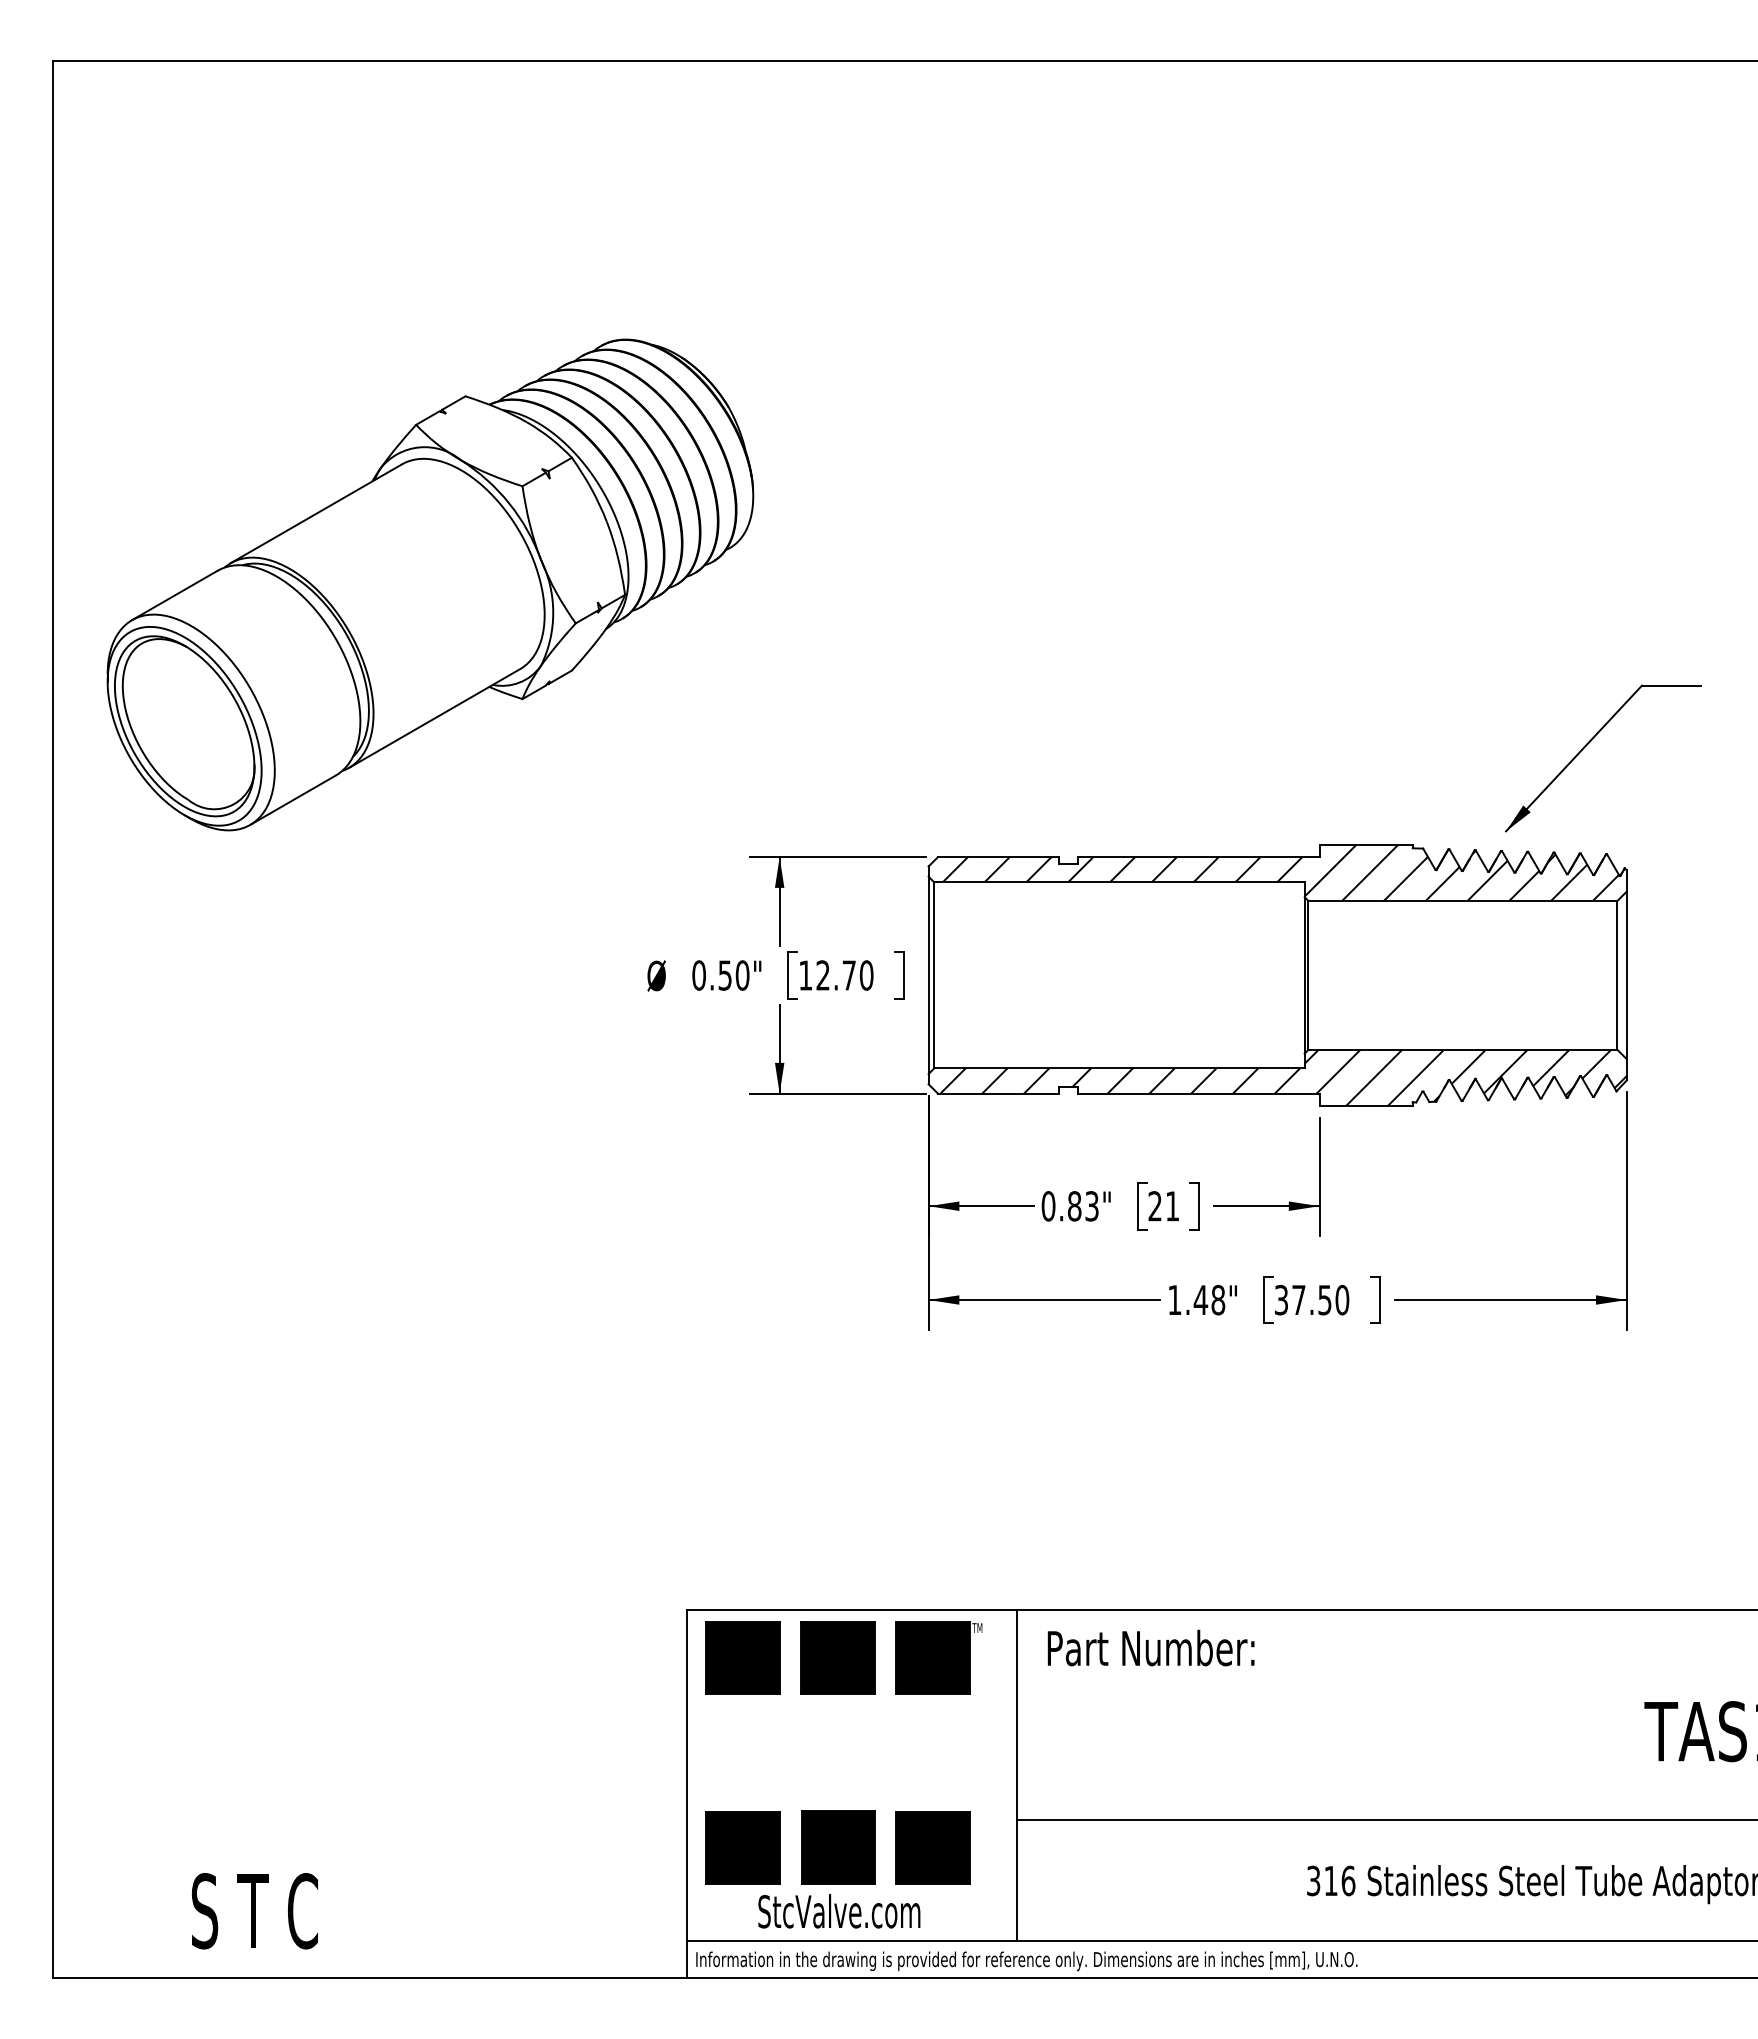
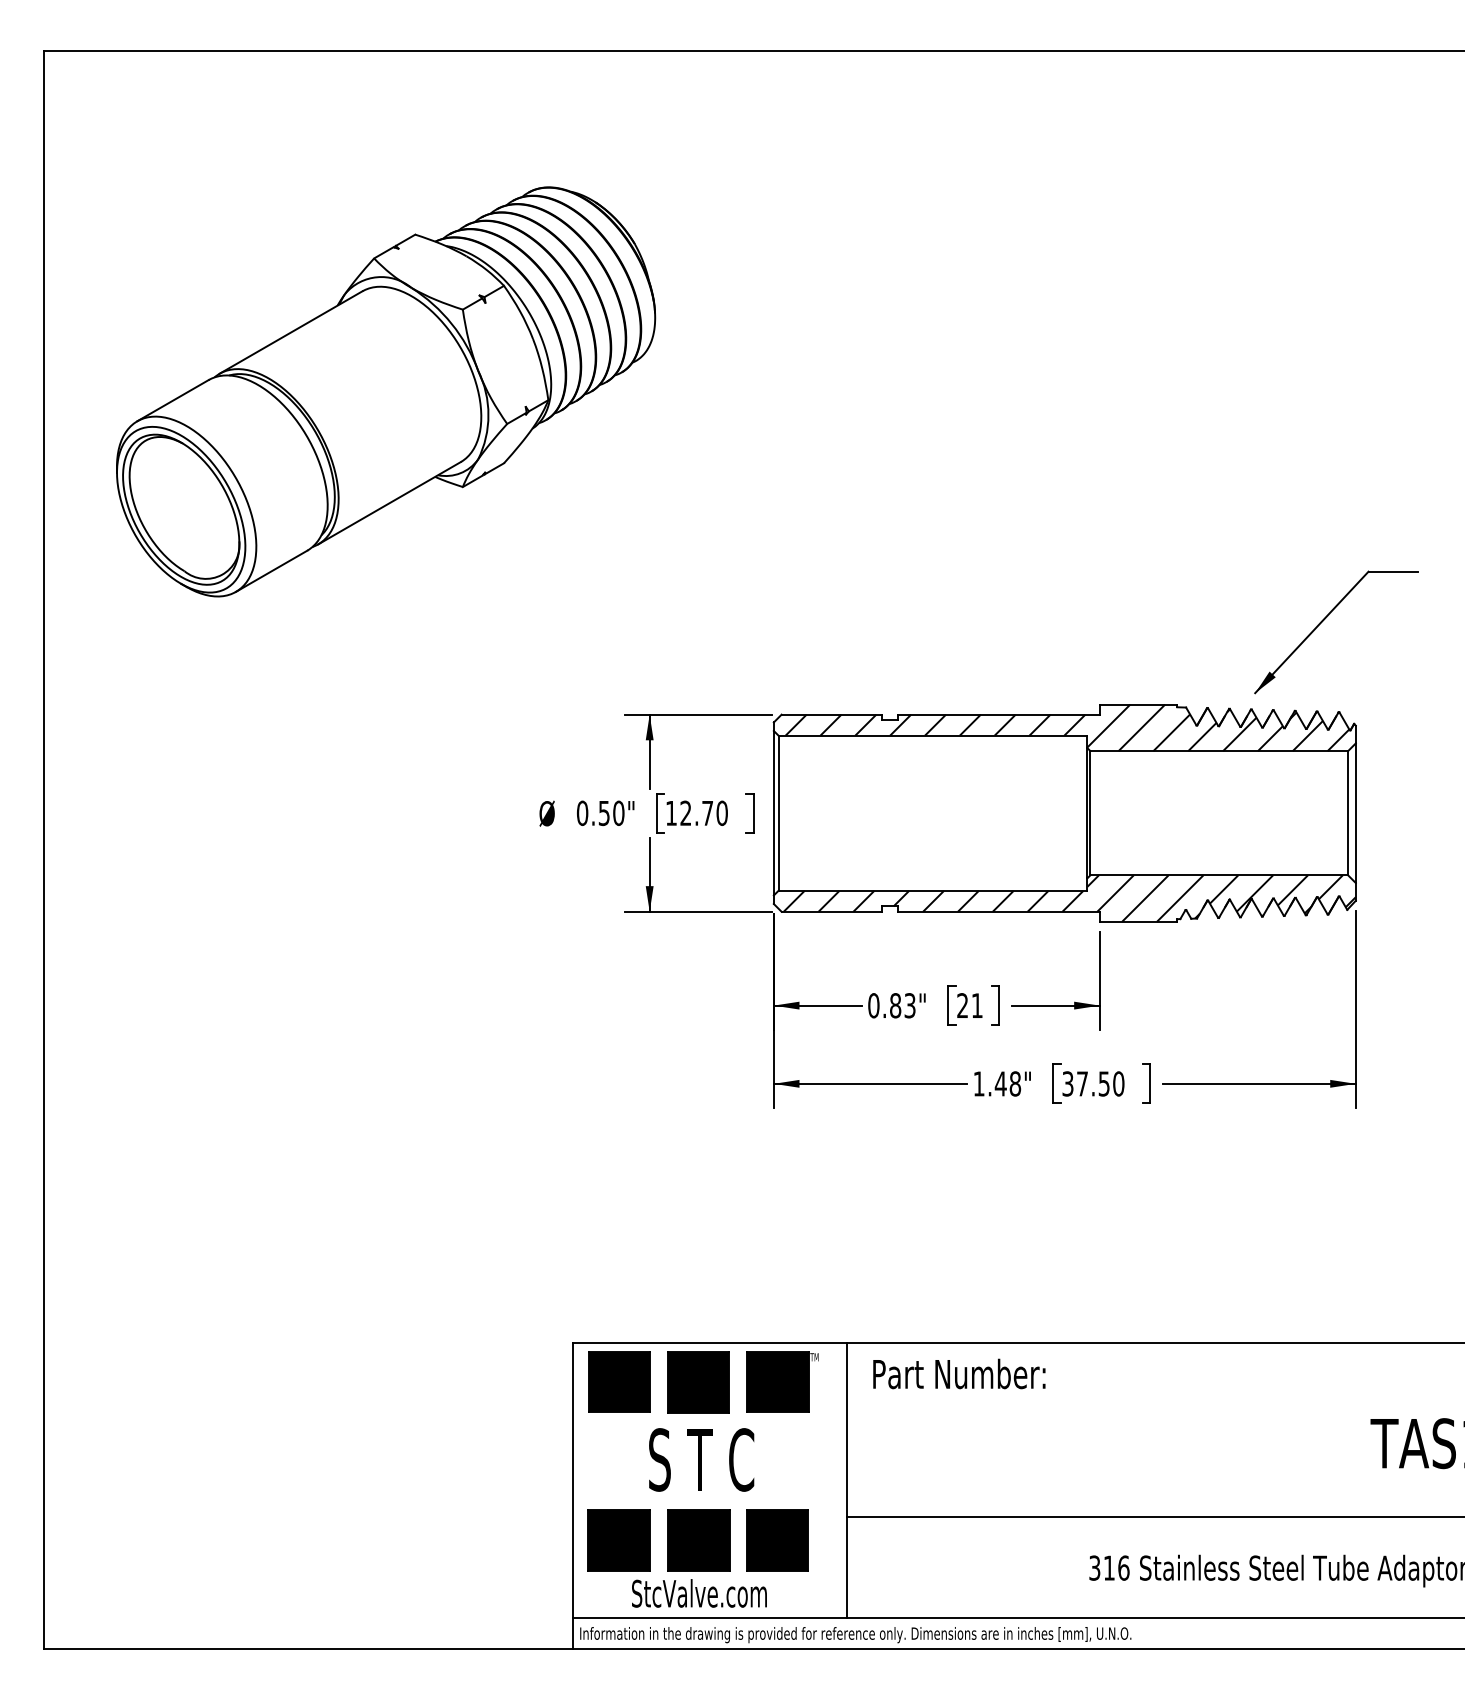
part: (430, 584) -> (386, 391), moved
text: (254, 1911) -> (701, 1460), moved

